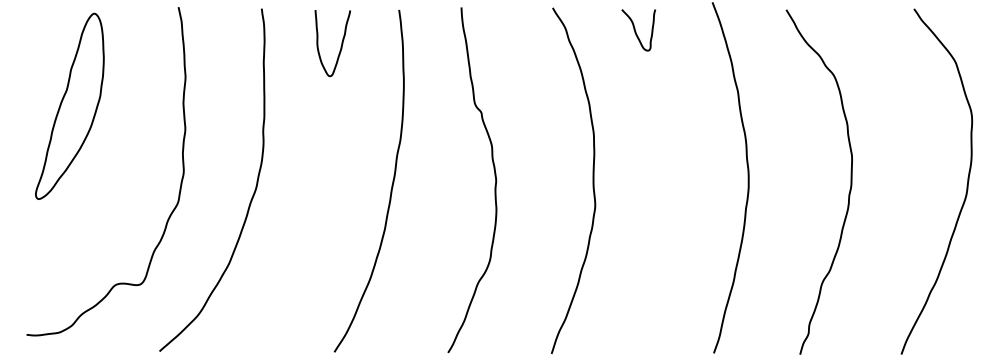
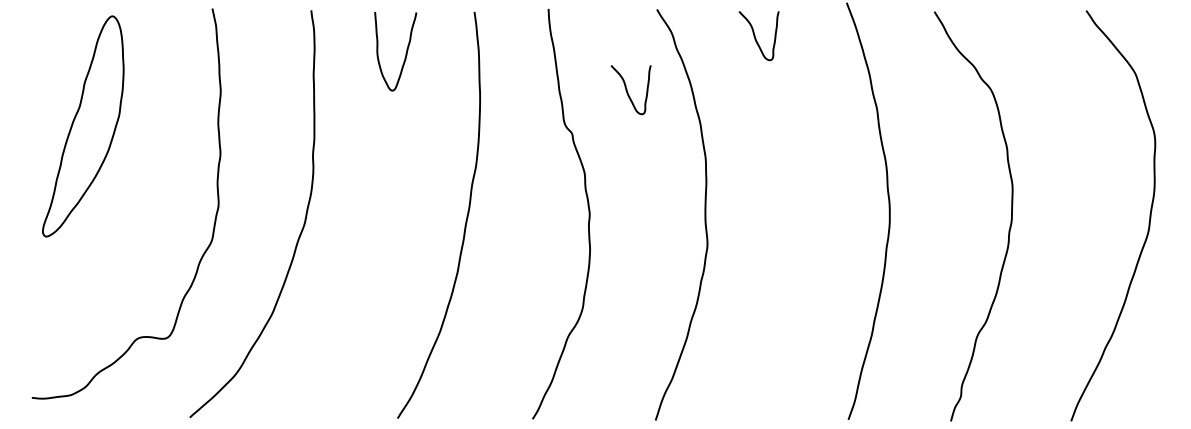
curve: (528, 77) -> (628, 92), added

